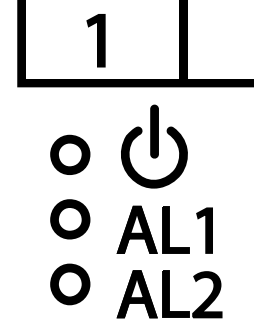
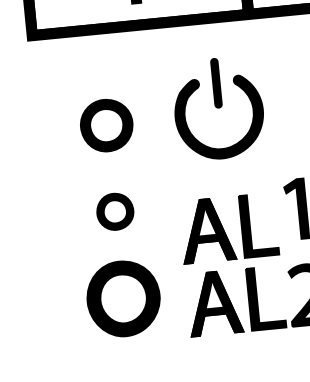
part: (154, 131) -> (216, 83), size x0.7
part: (70, 219) -> (115, 211), size x0.7
part: (152, 229) -> (227, 227), moved
part: (70, 284) -> (124, 298), size x1.4

